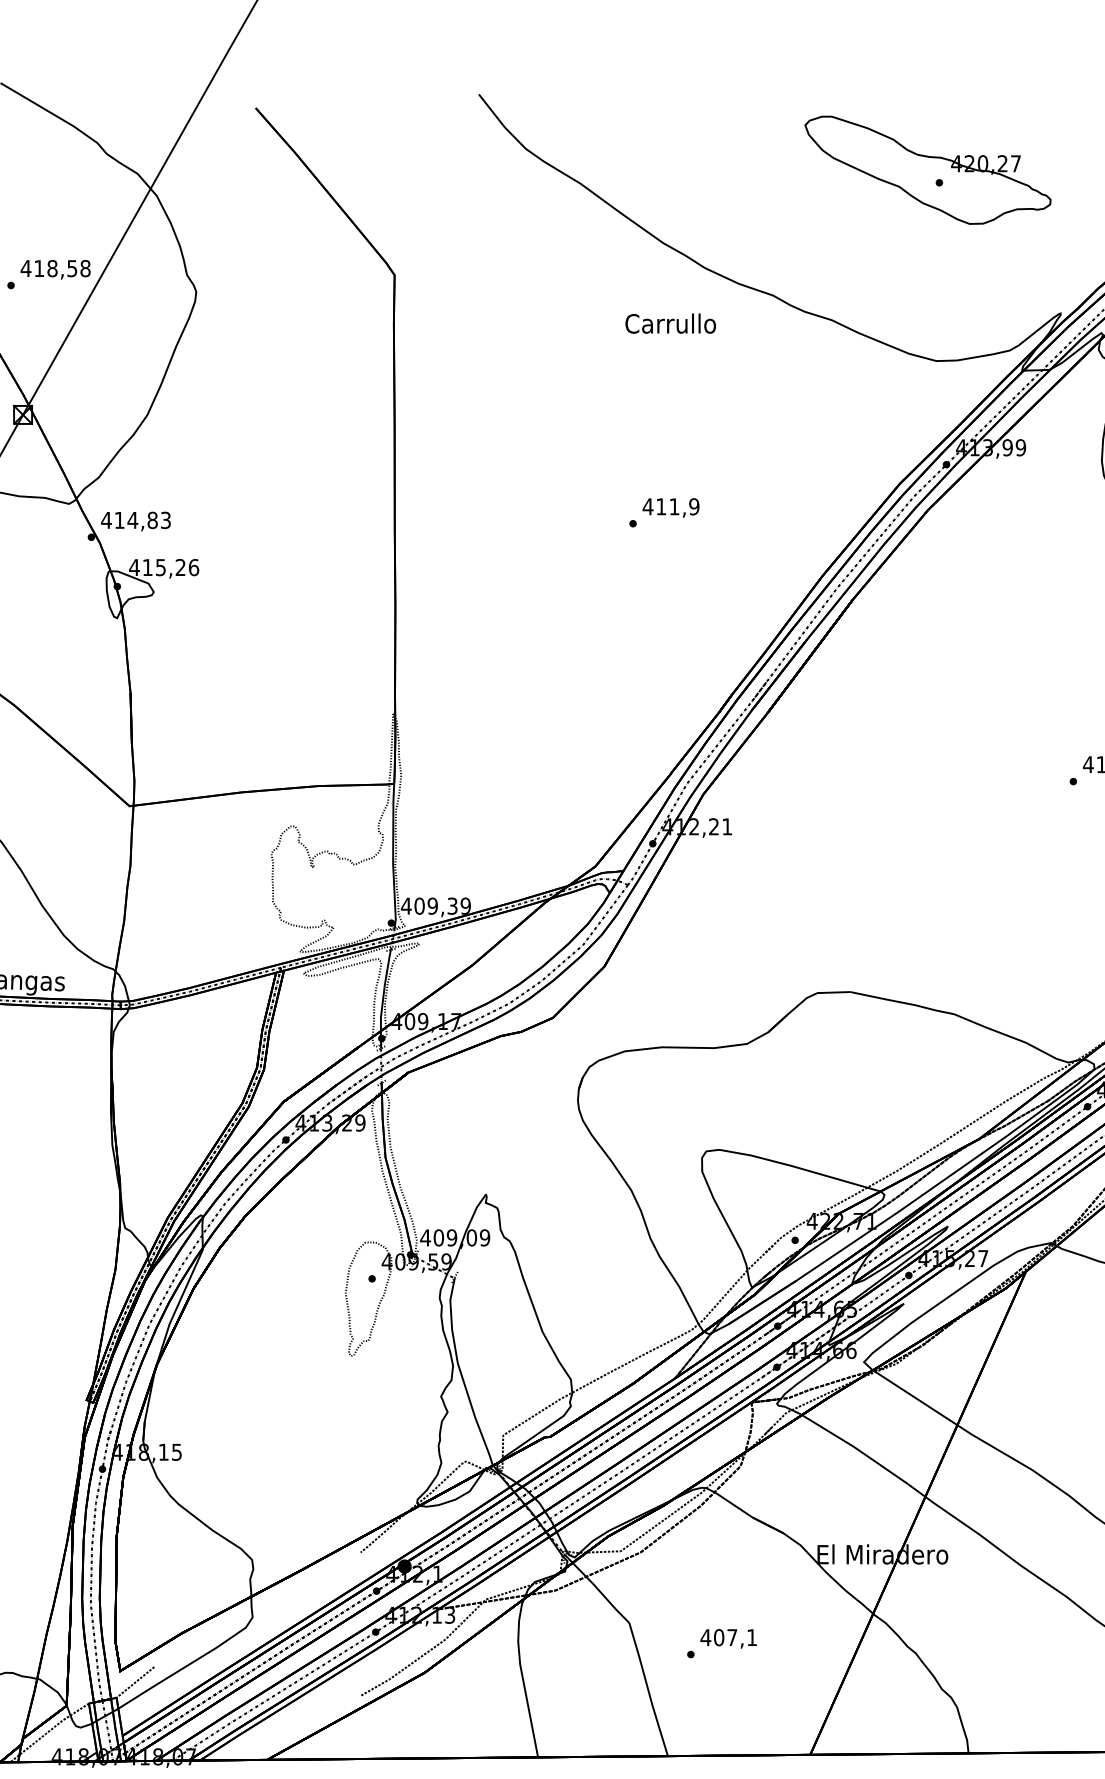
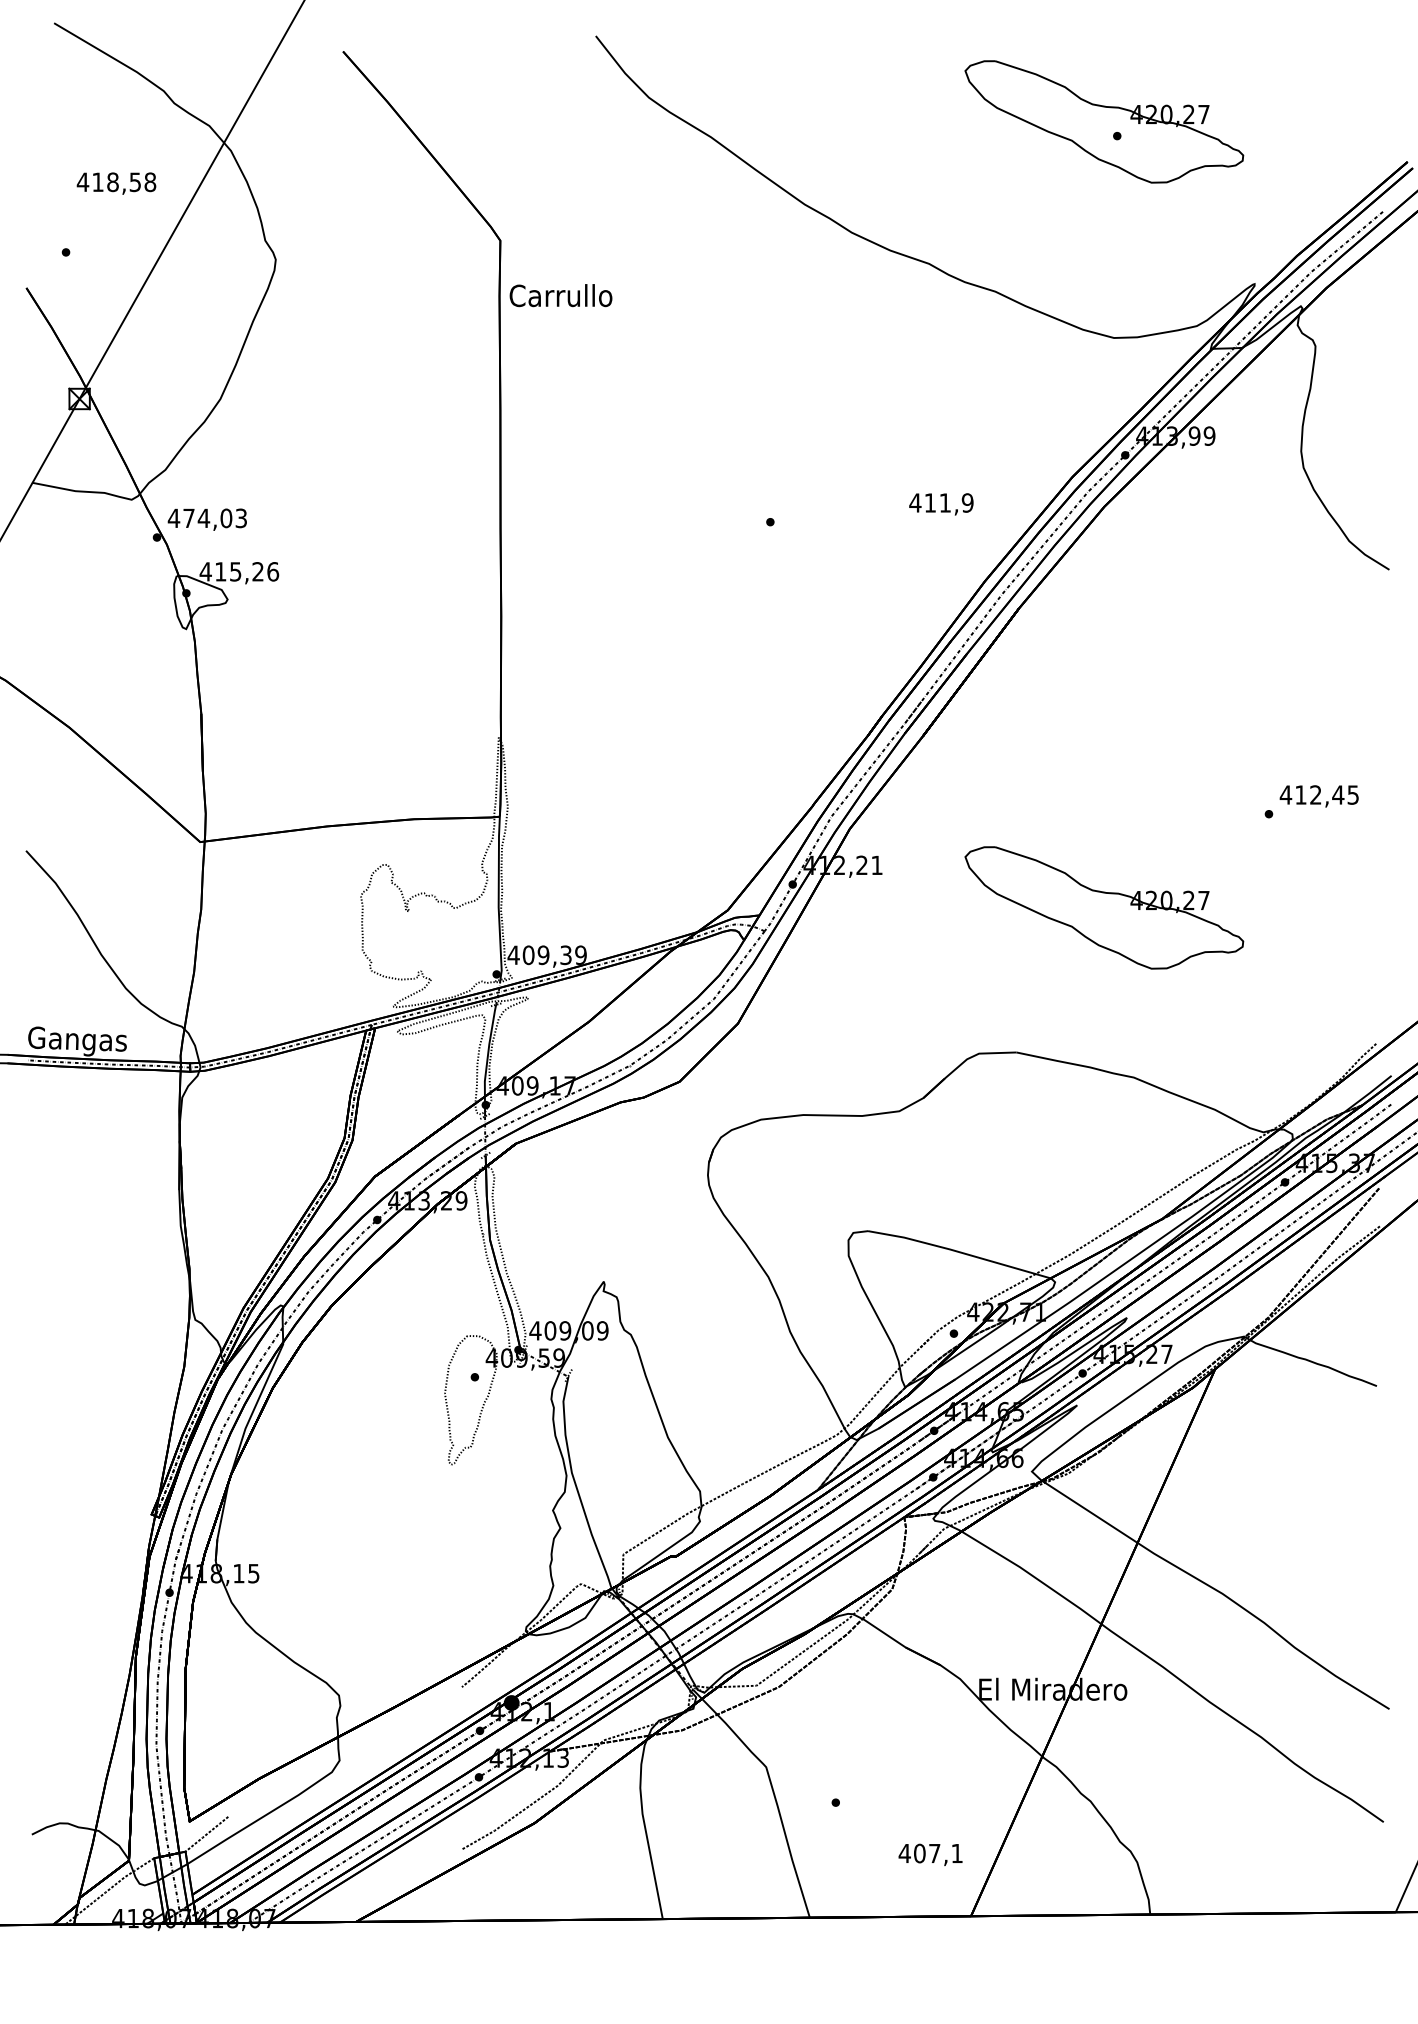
text: (55, 269) -> (116, 183), moved
text: (670, 323) -> (560, 295), moved
text: (671, 508) -> (941, 504), moved
text: (135, 519) -> (207, 517), 414,83 -> 474,03
part: (928, 864) -> (1104, 907), added
text: (728, 1638) -> (930, 1854), moved

